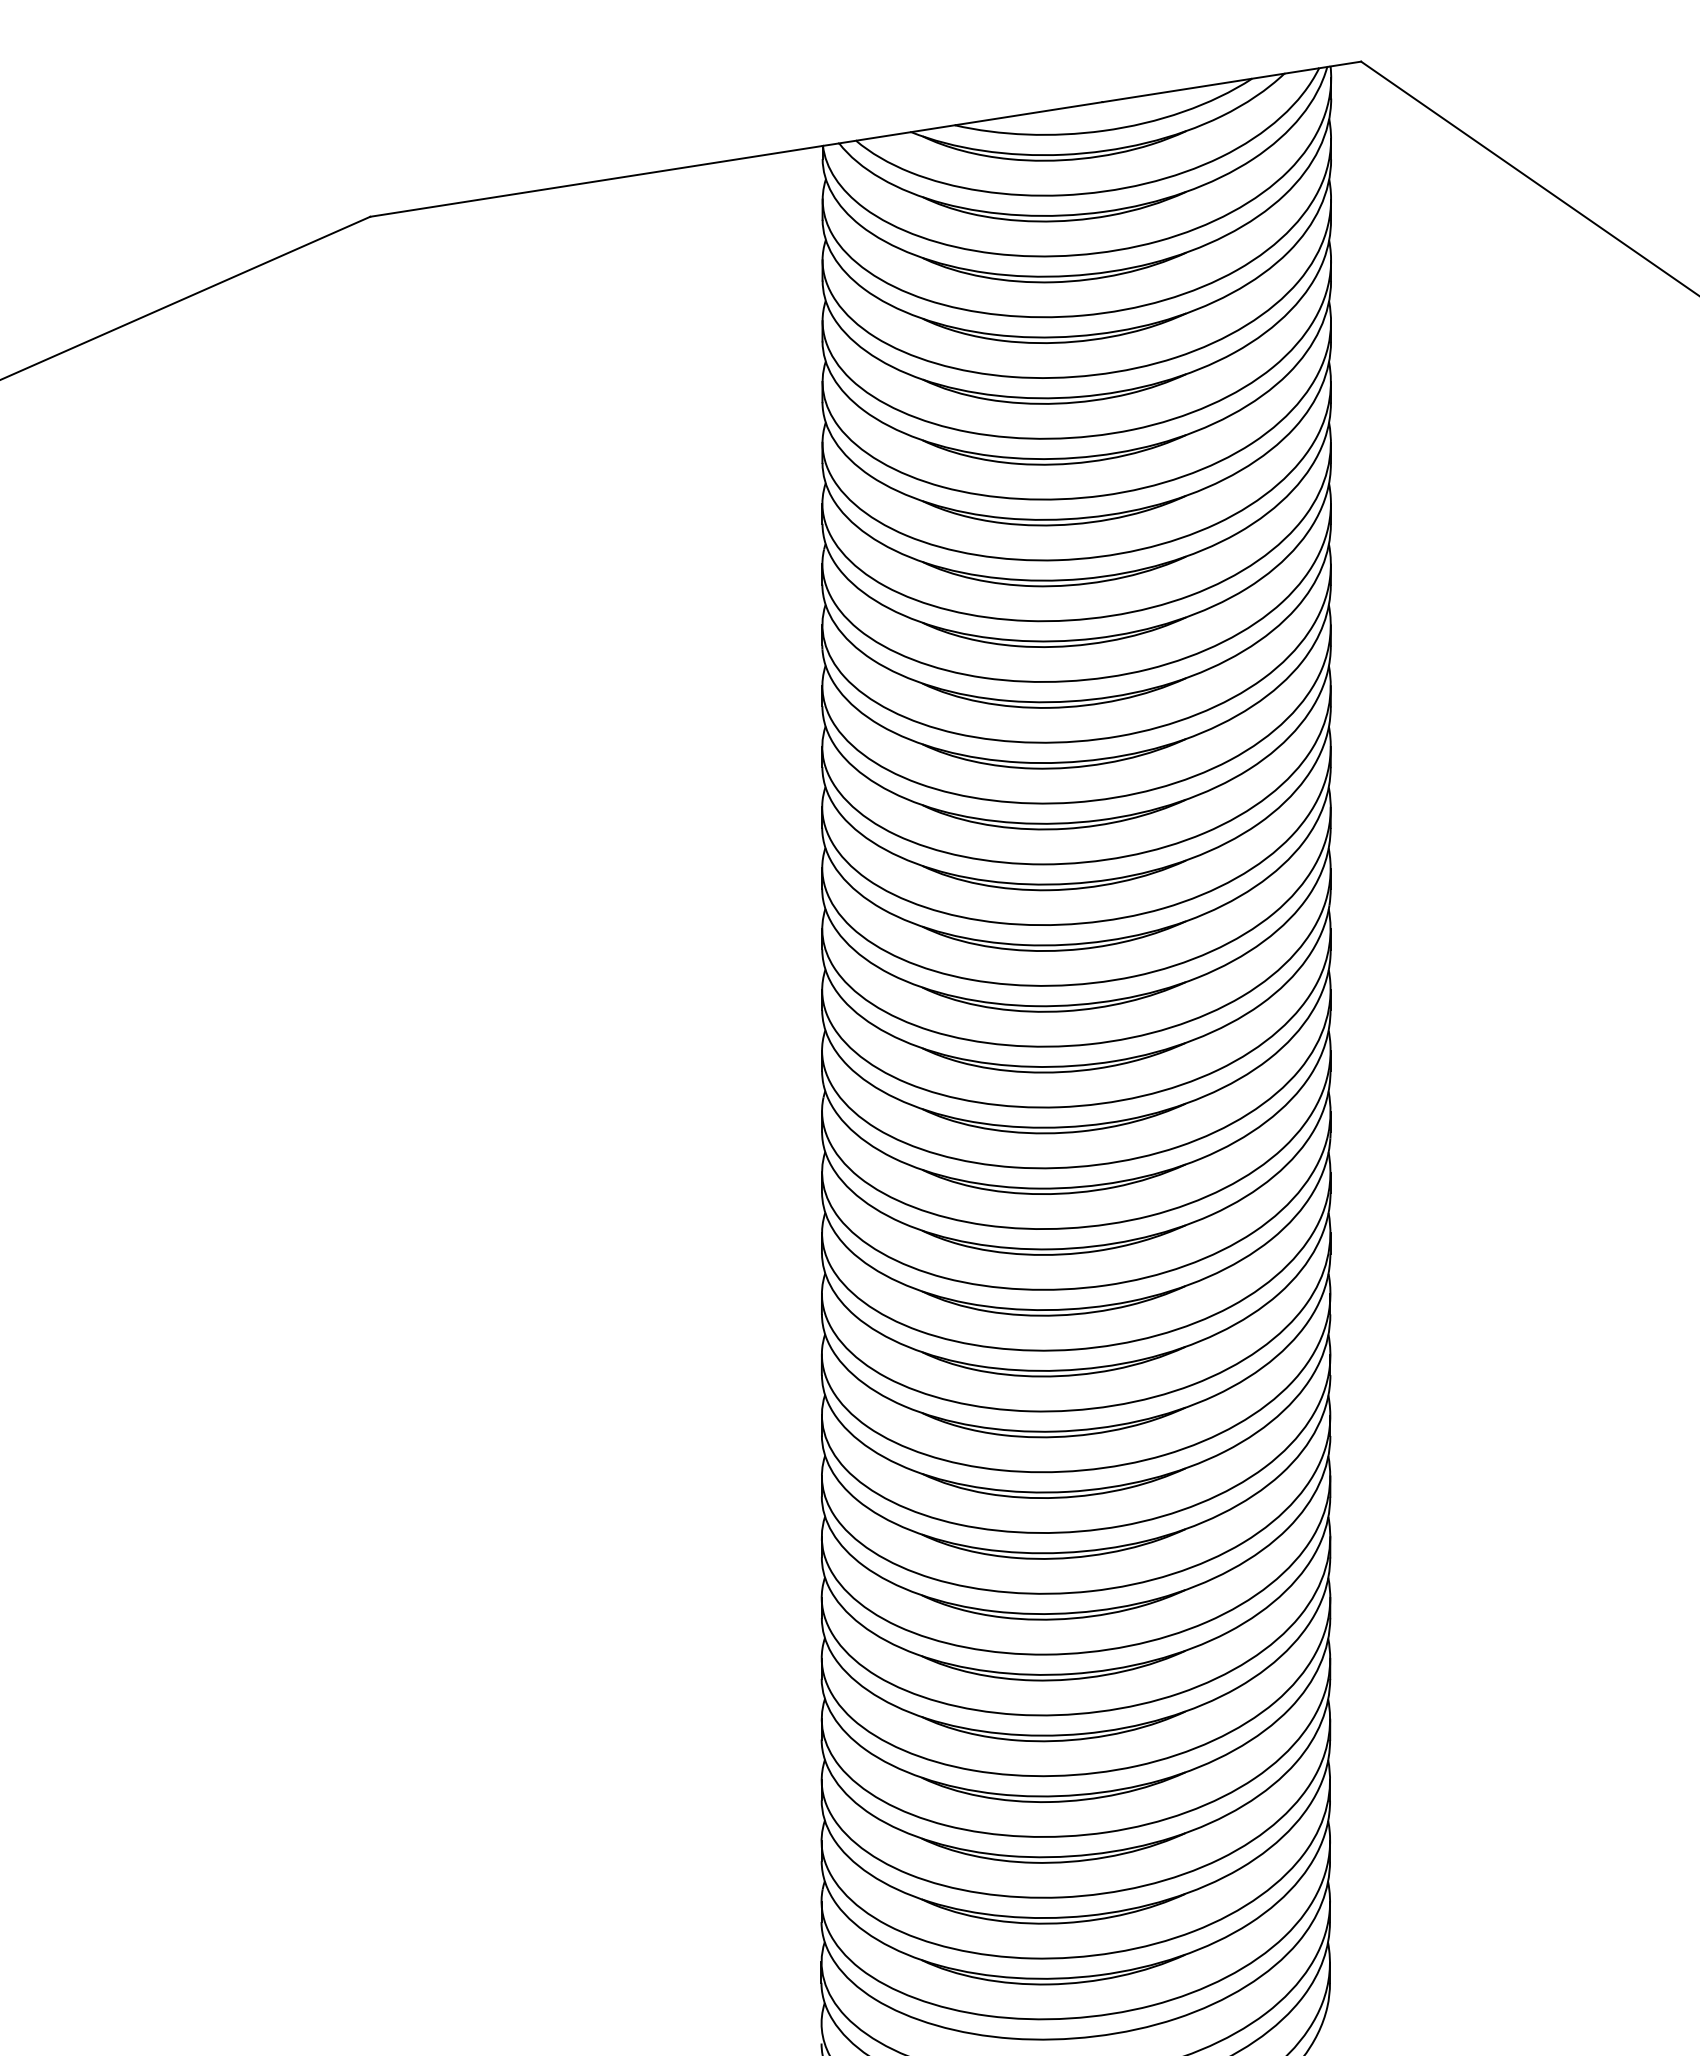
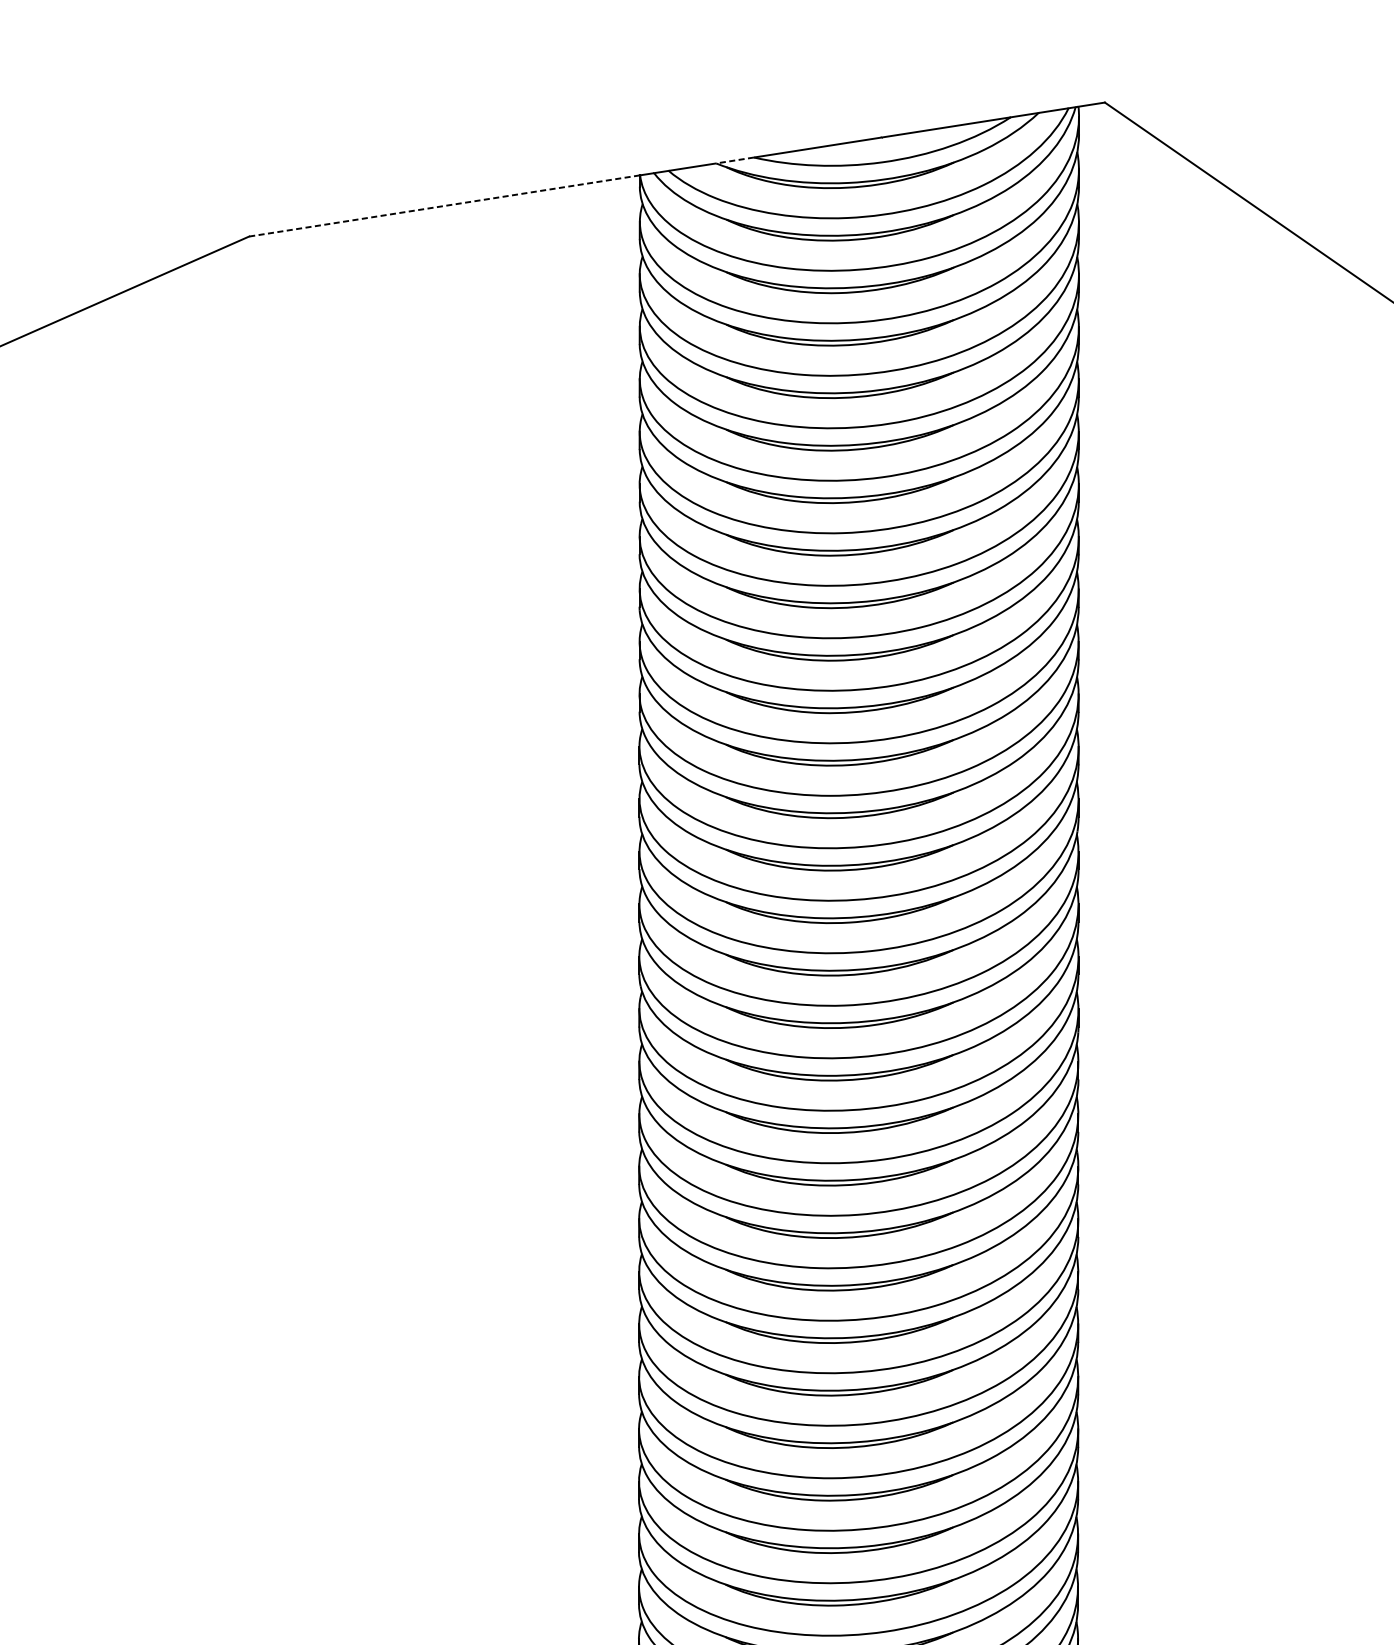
line: (932, 128) -> (734, 160), solid -> dashed
line: (596, 181) -> (444, 206), solid -> dashed

